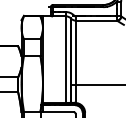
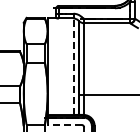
line: (66, 59) -> (73, 66), solid -> dashed
line: (58, 111) -> (64, 124), solid -> dashed

